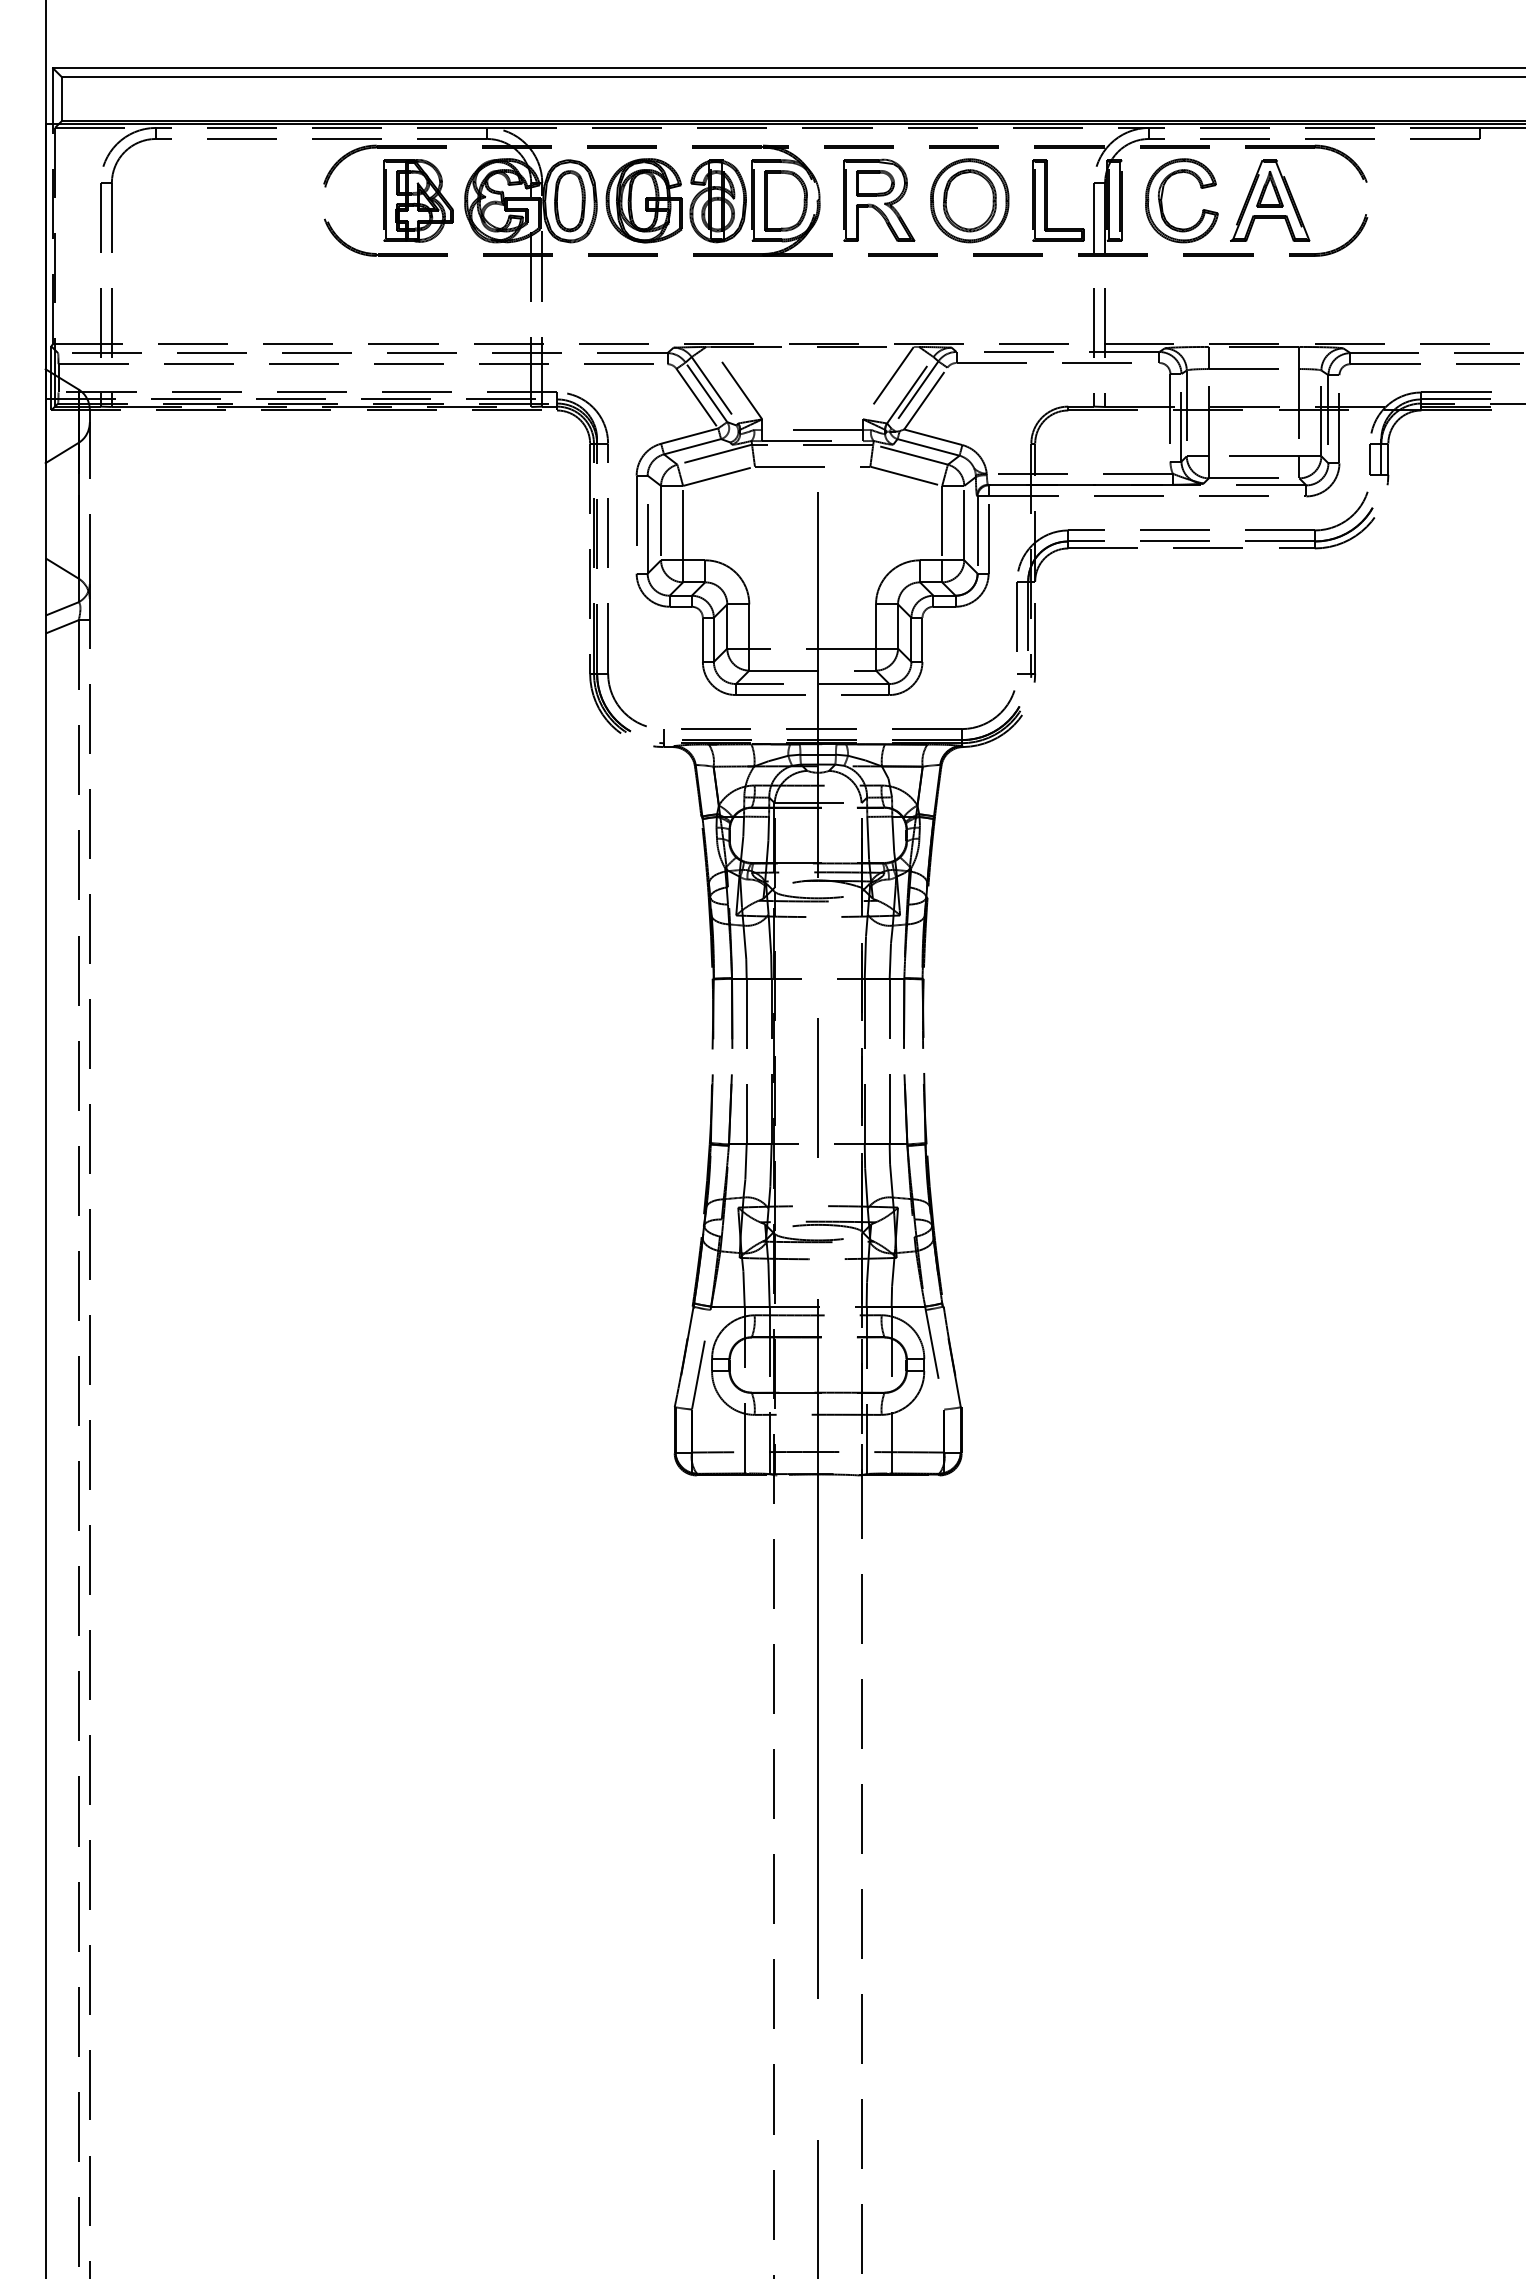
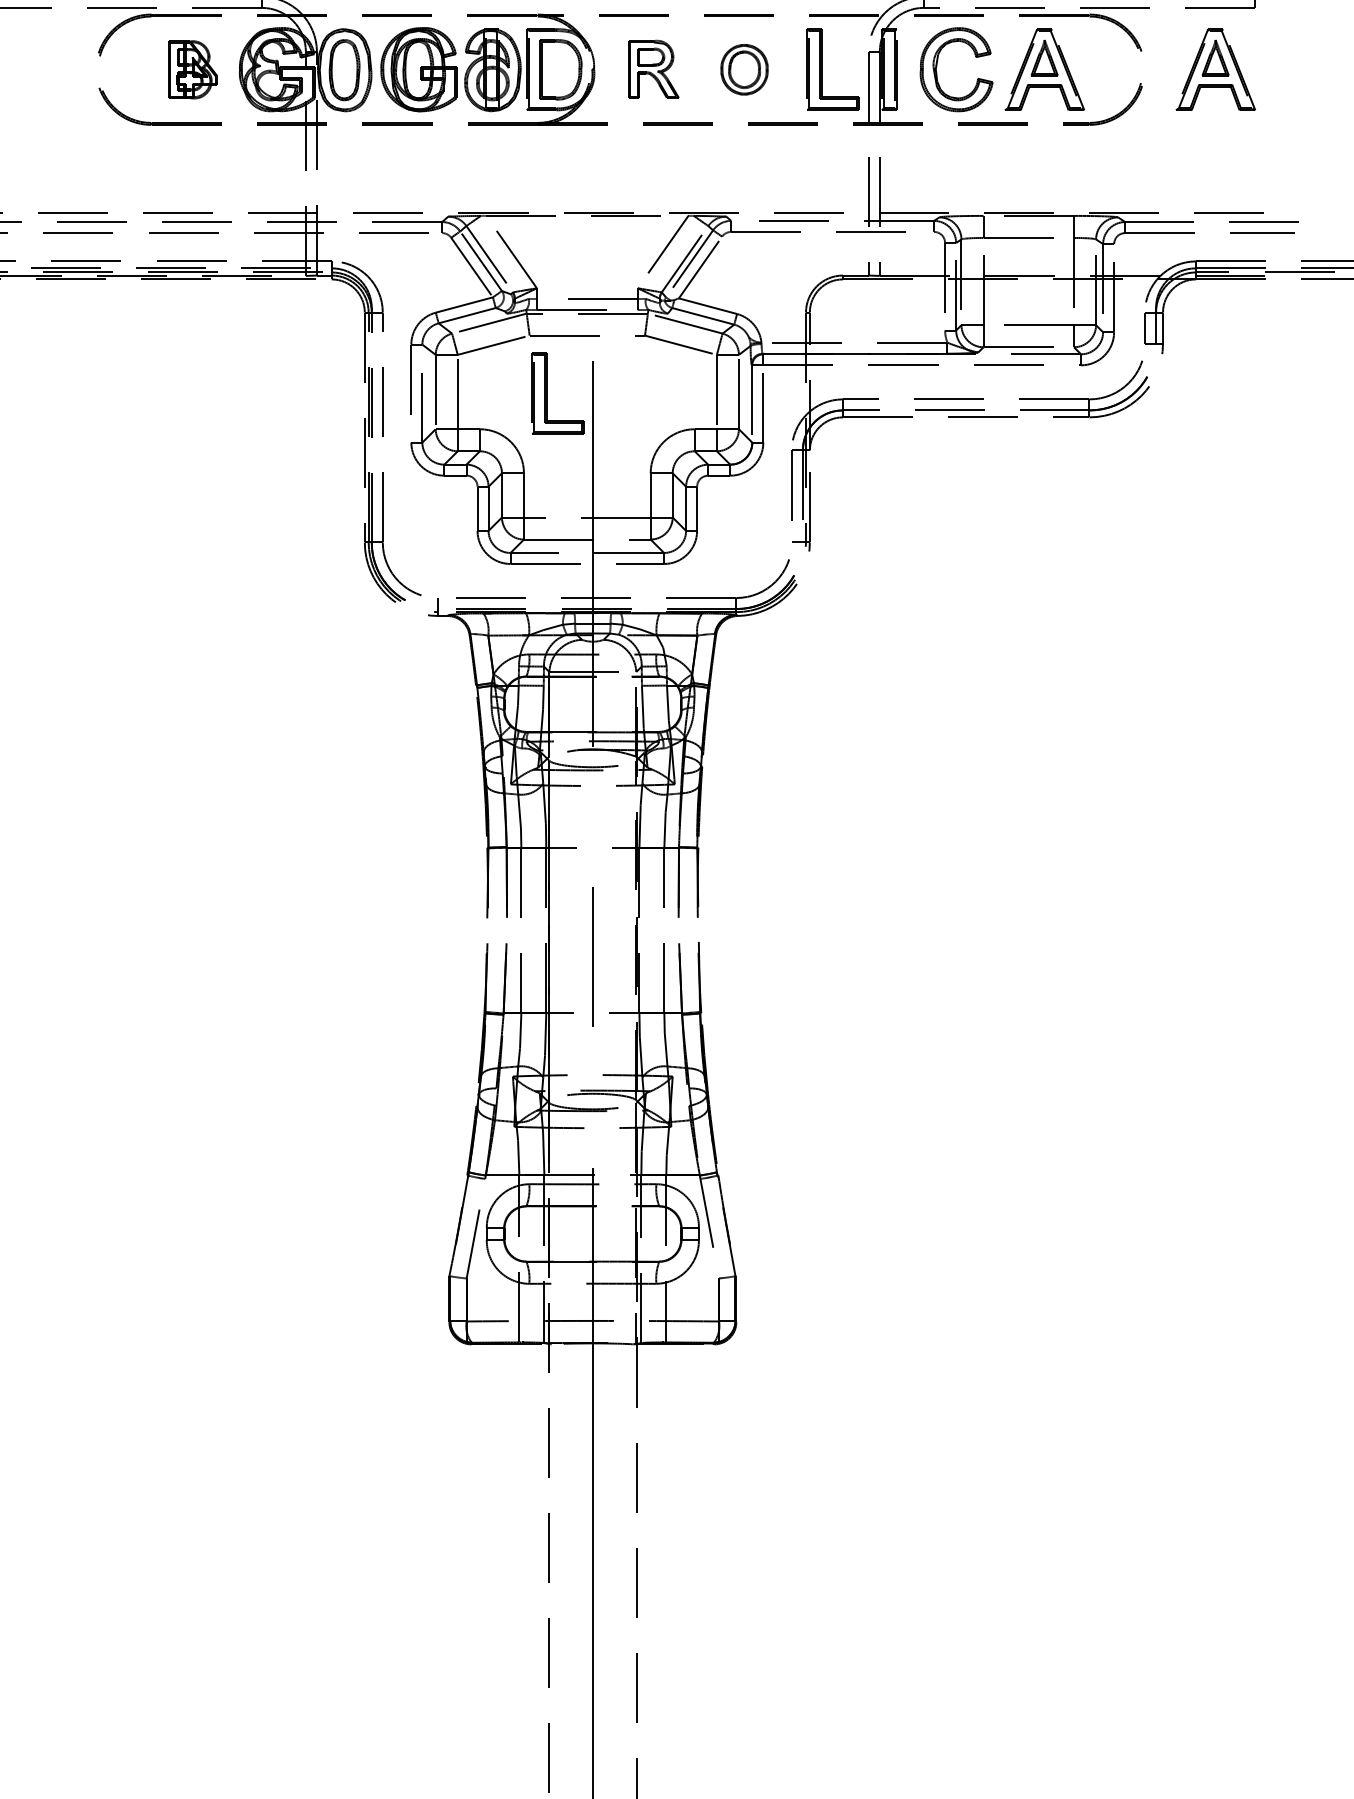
part: (879, 199) -> (654, 68), size x0.7
part: (418, 200) -> (193, 69), size x0.7
part: (969, 200) -> (744, 69), size x0.6
part: (1441, 200) -> (1216, 69), added
part: (772, 524) -> (547, 393), added

